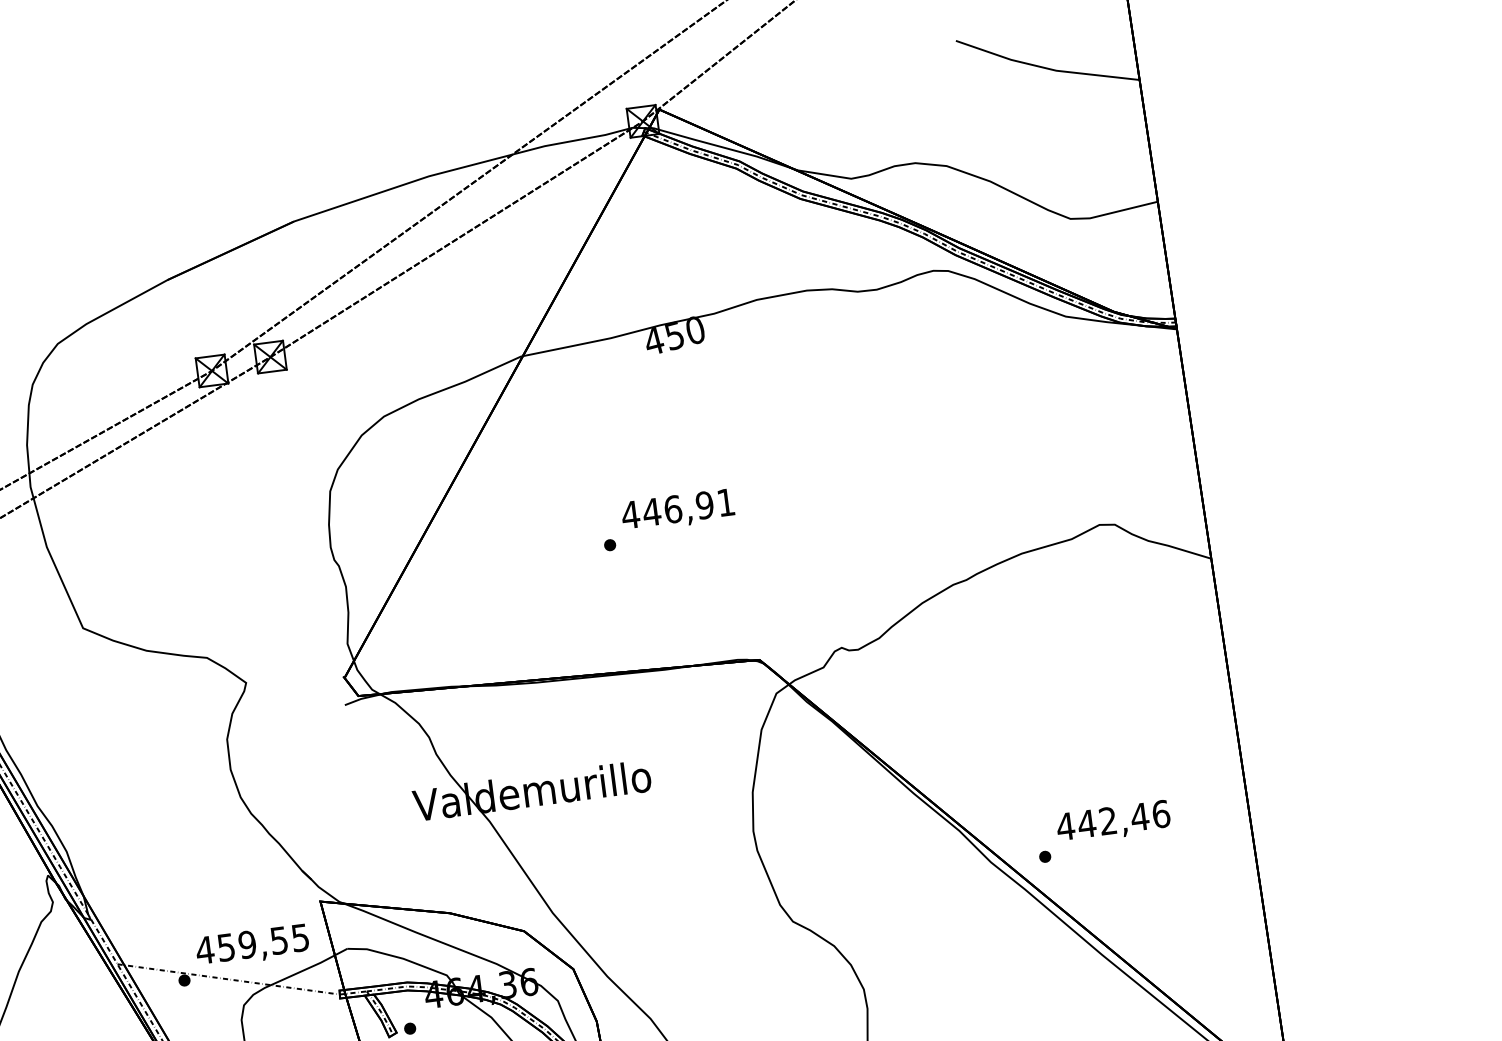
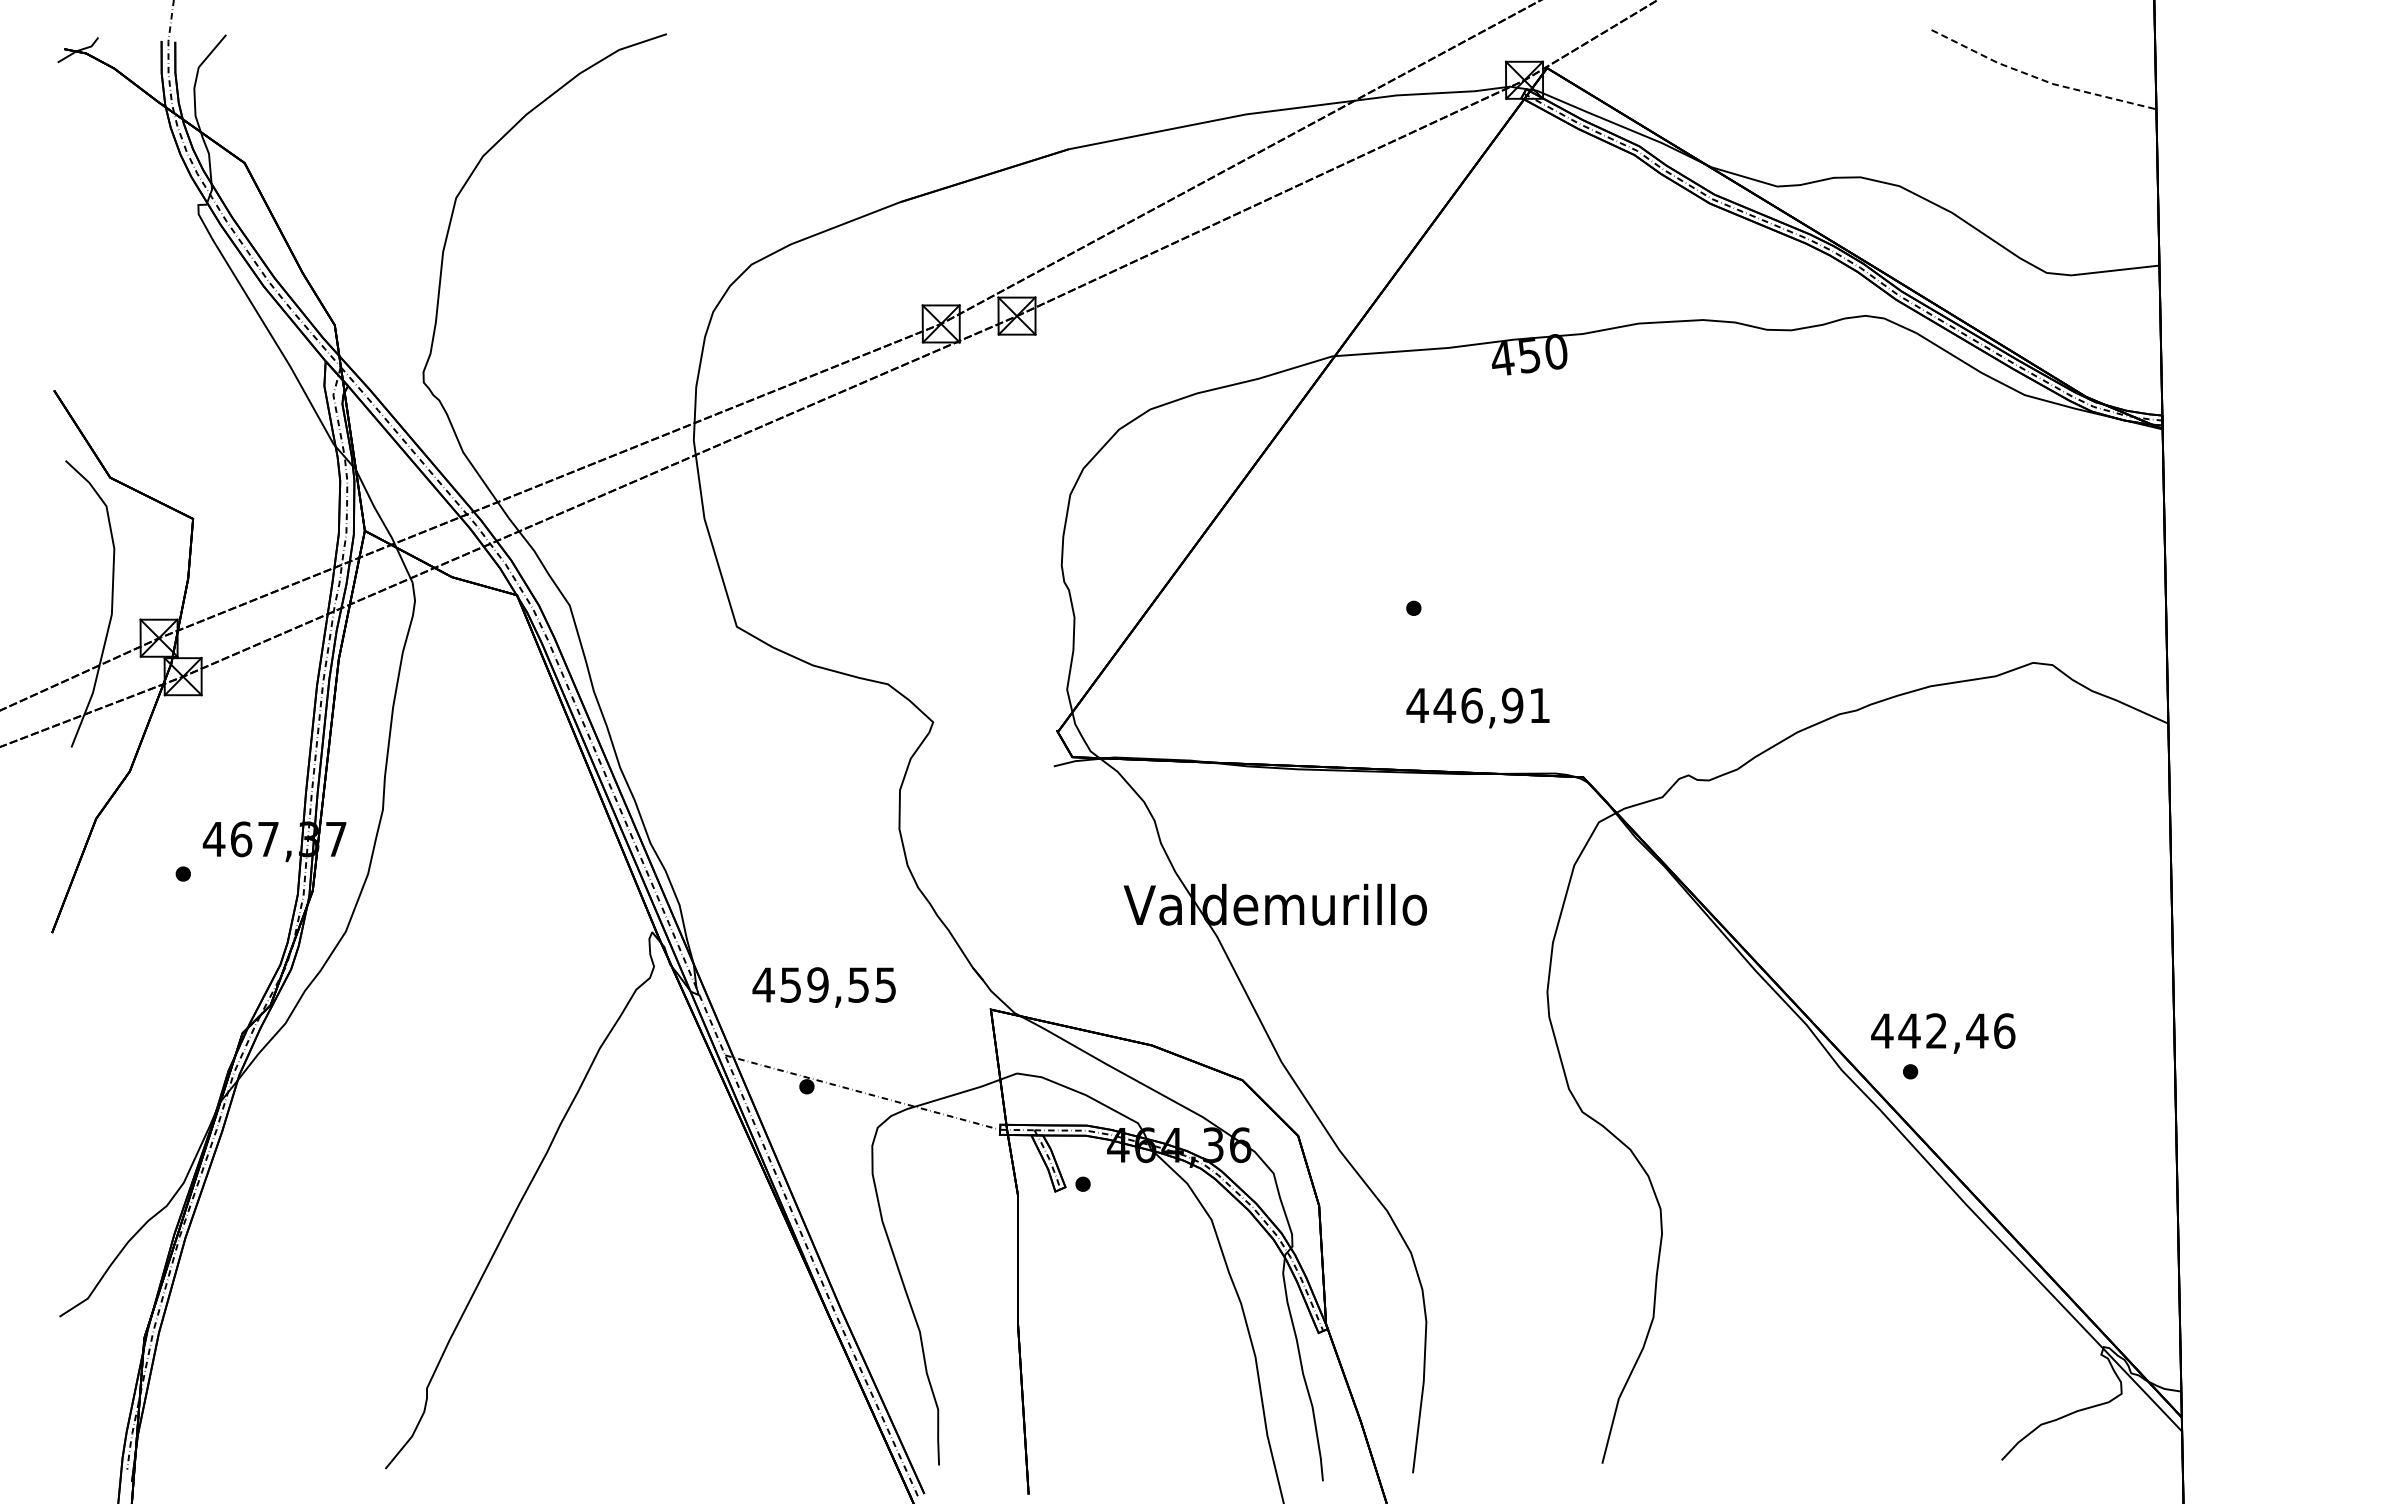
line: (1046, 68) -> (2040, 79), solid -> dashed
text: (677, 510) -> (1477, 707), moved
text: (1113, 822) -> (1943, 1033), moved
text: (252, 946) -> (823, 987), moved

